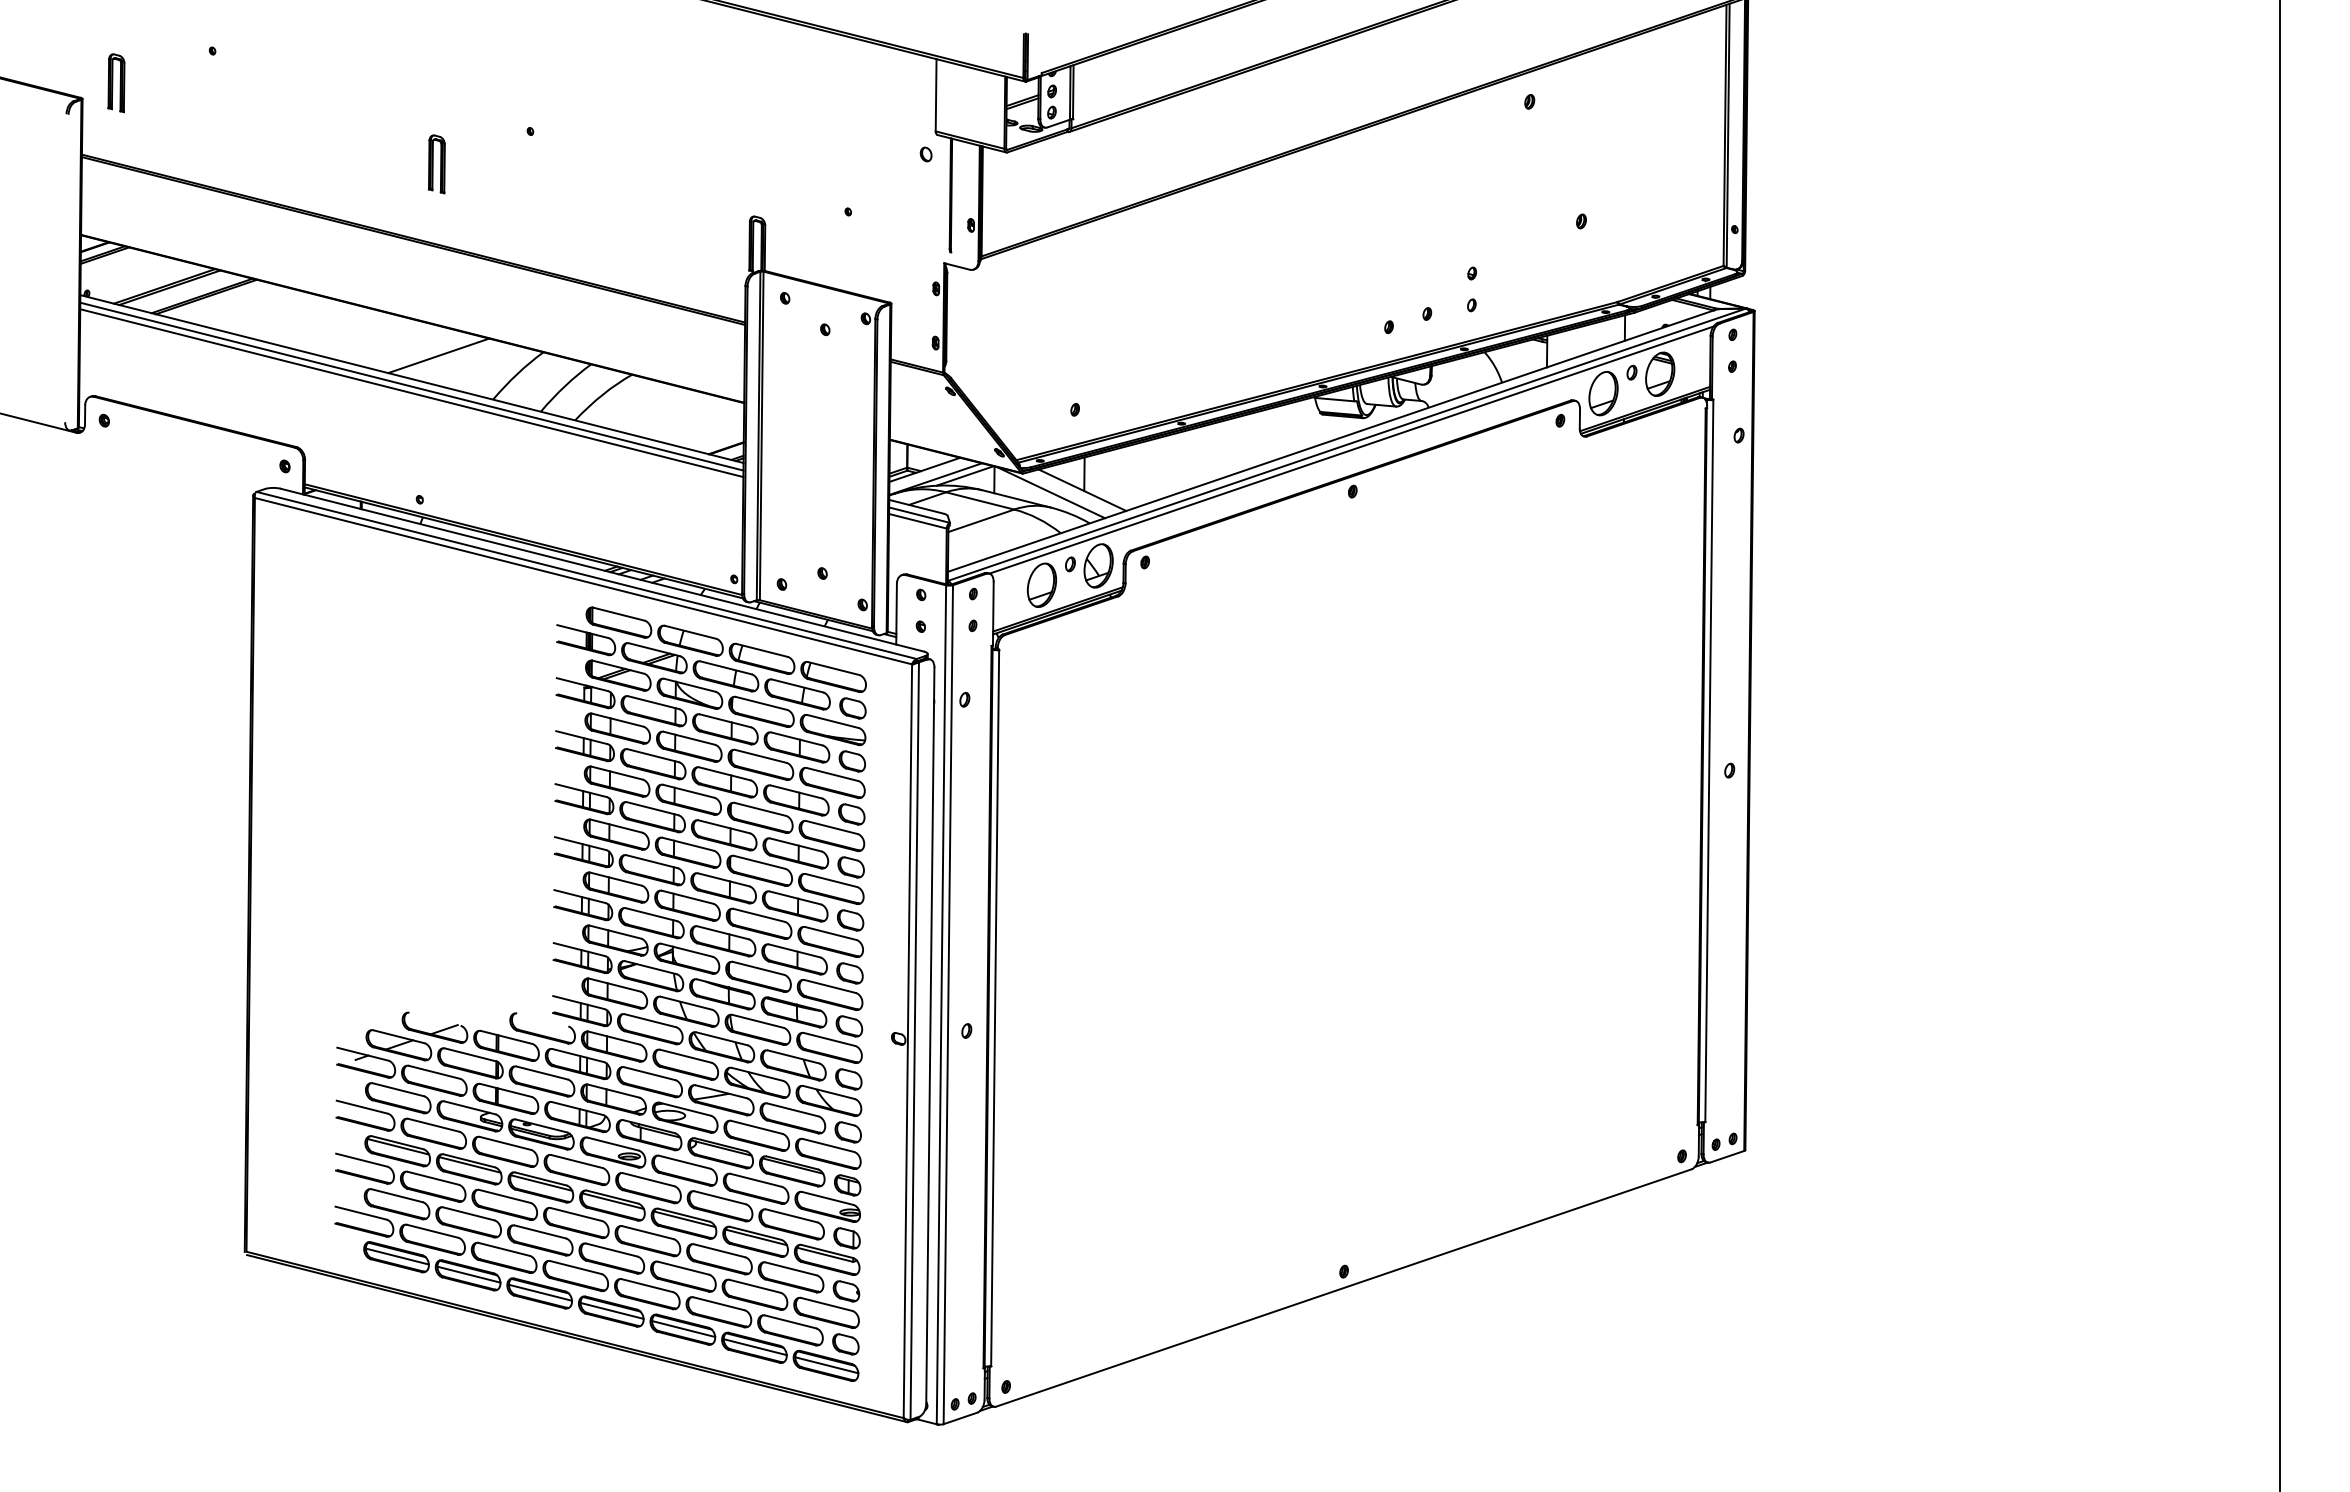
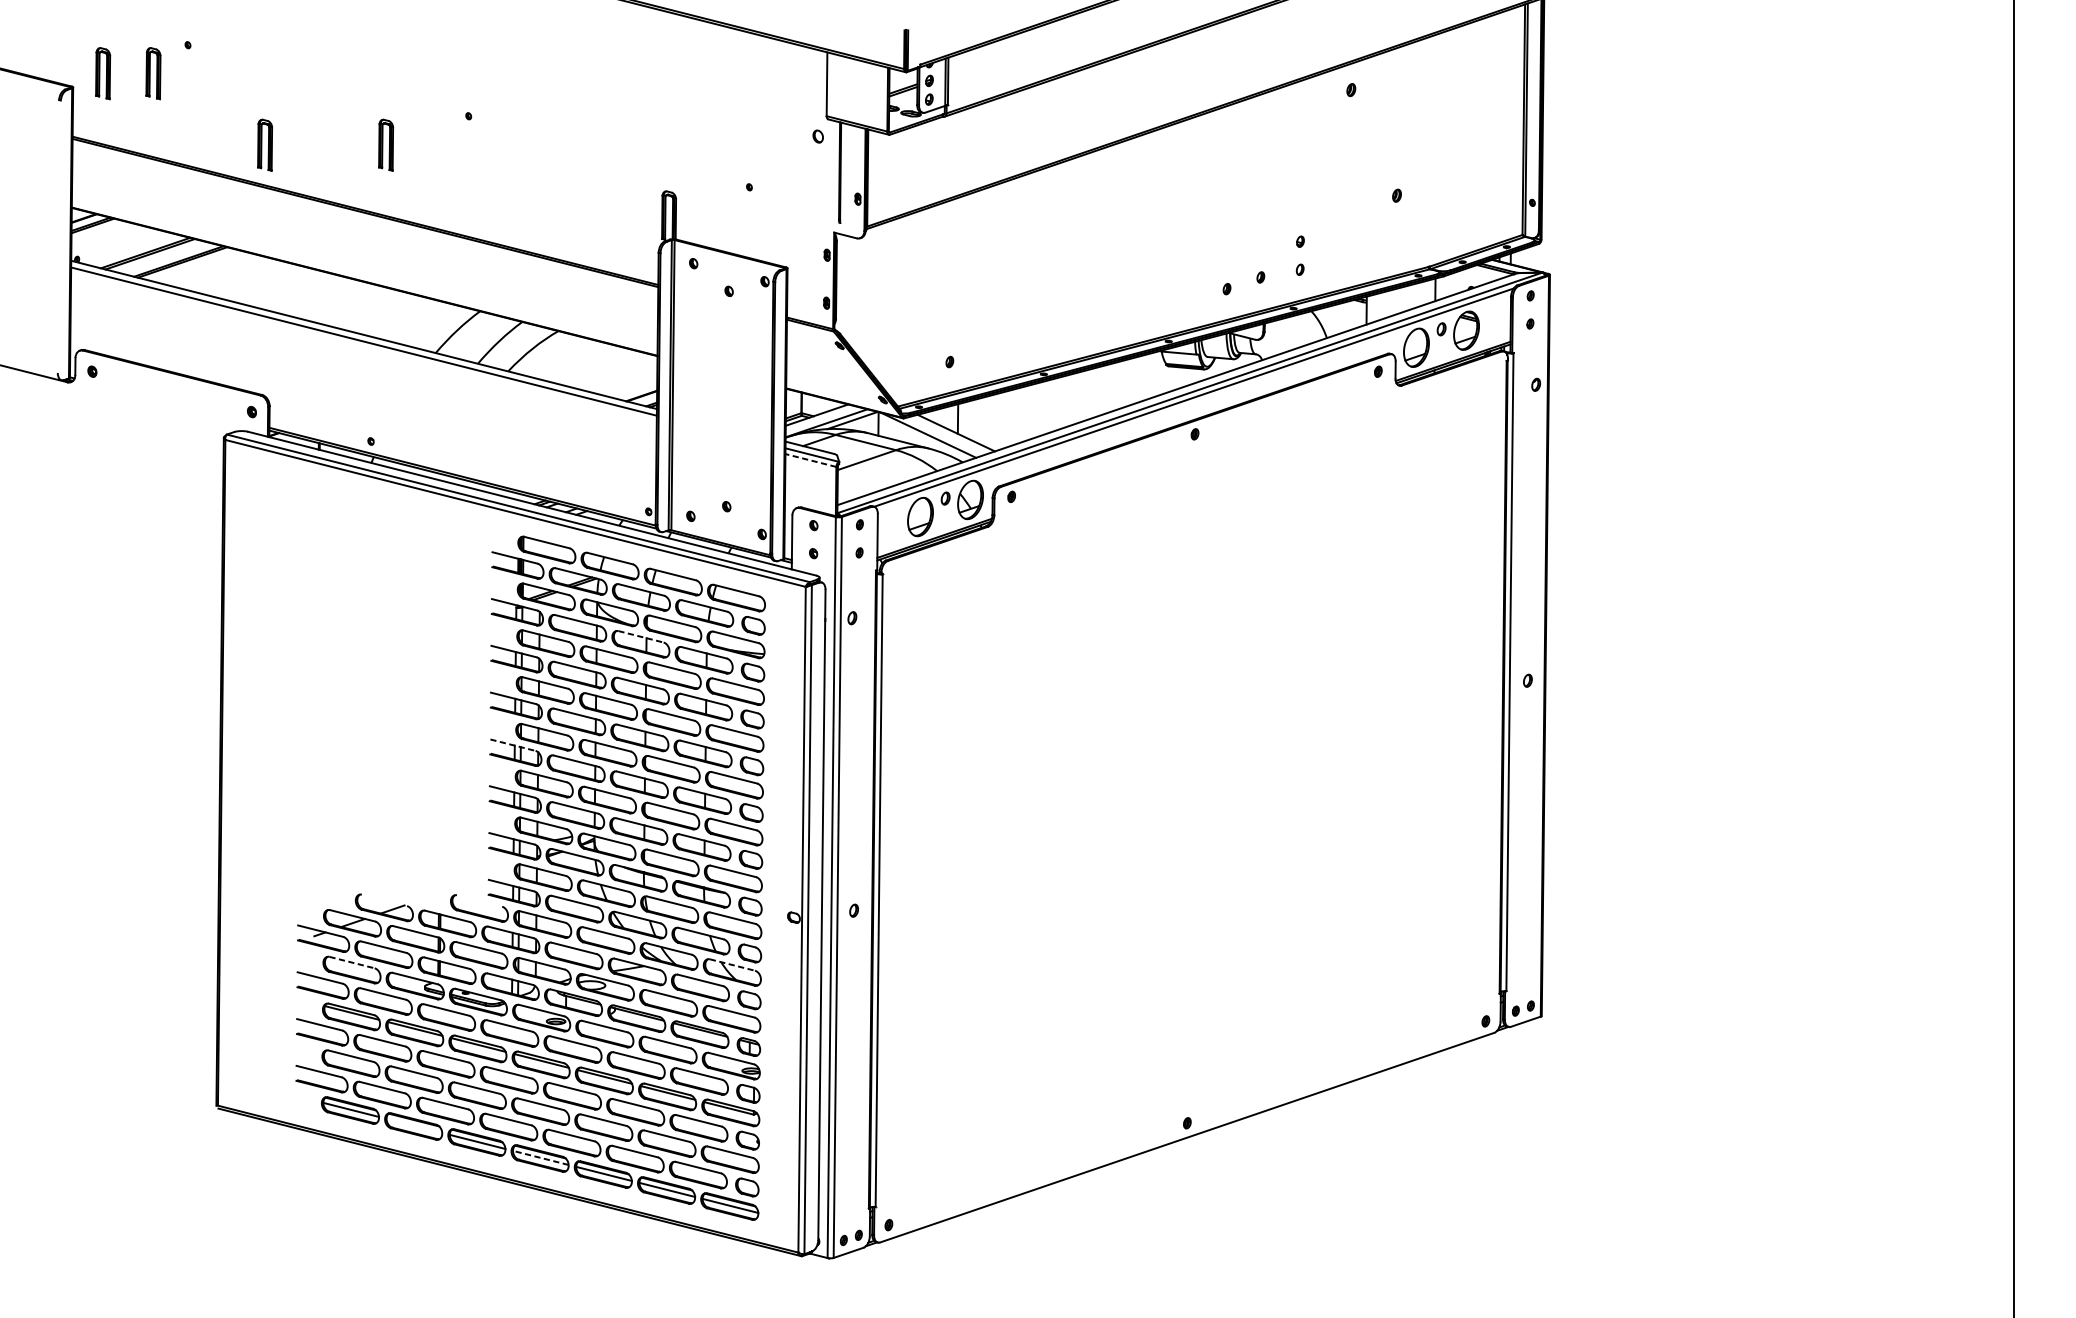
part: (173, 83) -> (153, 73), added
part: (299, 164) -> (264, 145), added
line: (438, 355) -> (387, 314), removed
line: (411, 393) -> (363, 347), removed
line: (917, 521) -> (810, 460), solid -> dashed
line: (725, 720) -> (641, 636), solid -> dashed
line: (581, 843) -> (513, 745), solid -> dashed
line: (398, 1089) -> (352, 962), solid -> dashed
line: (829, 1092) -> (732, 965), solid -> dashed
line: (468, 1274) -> (414, 1125), removed
line: (612, 1310) -> (541, 1157), solid -> dashed

